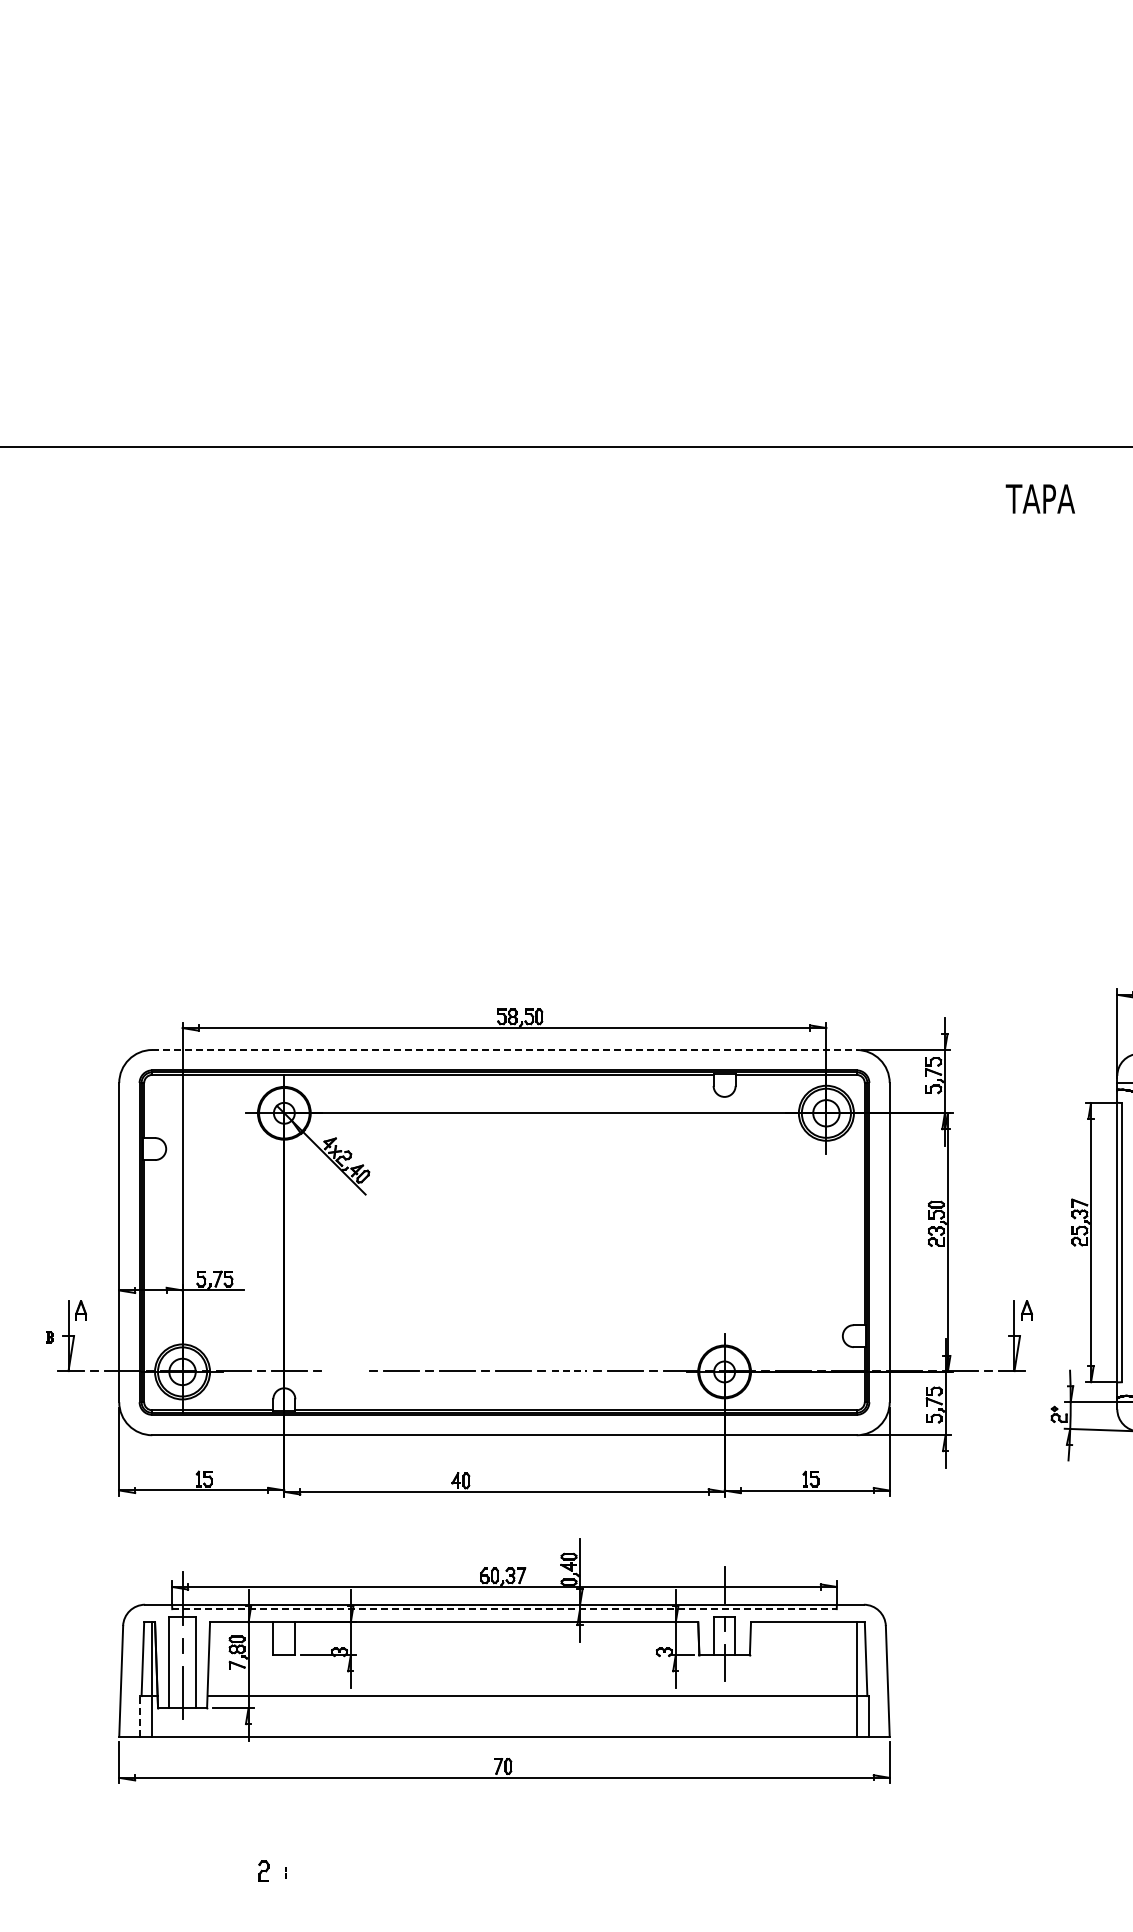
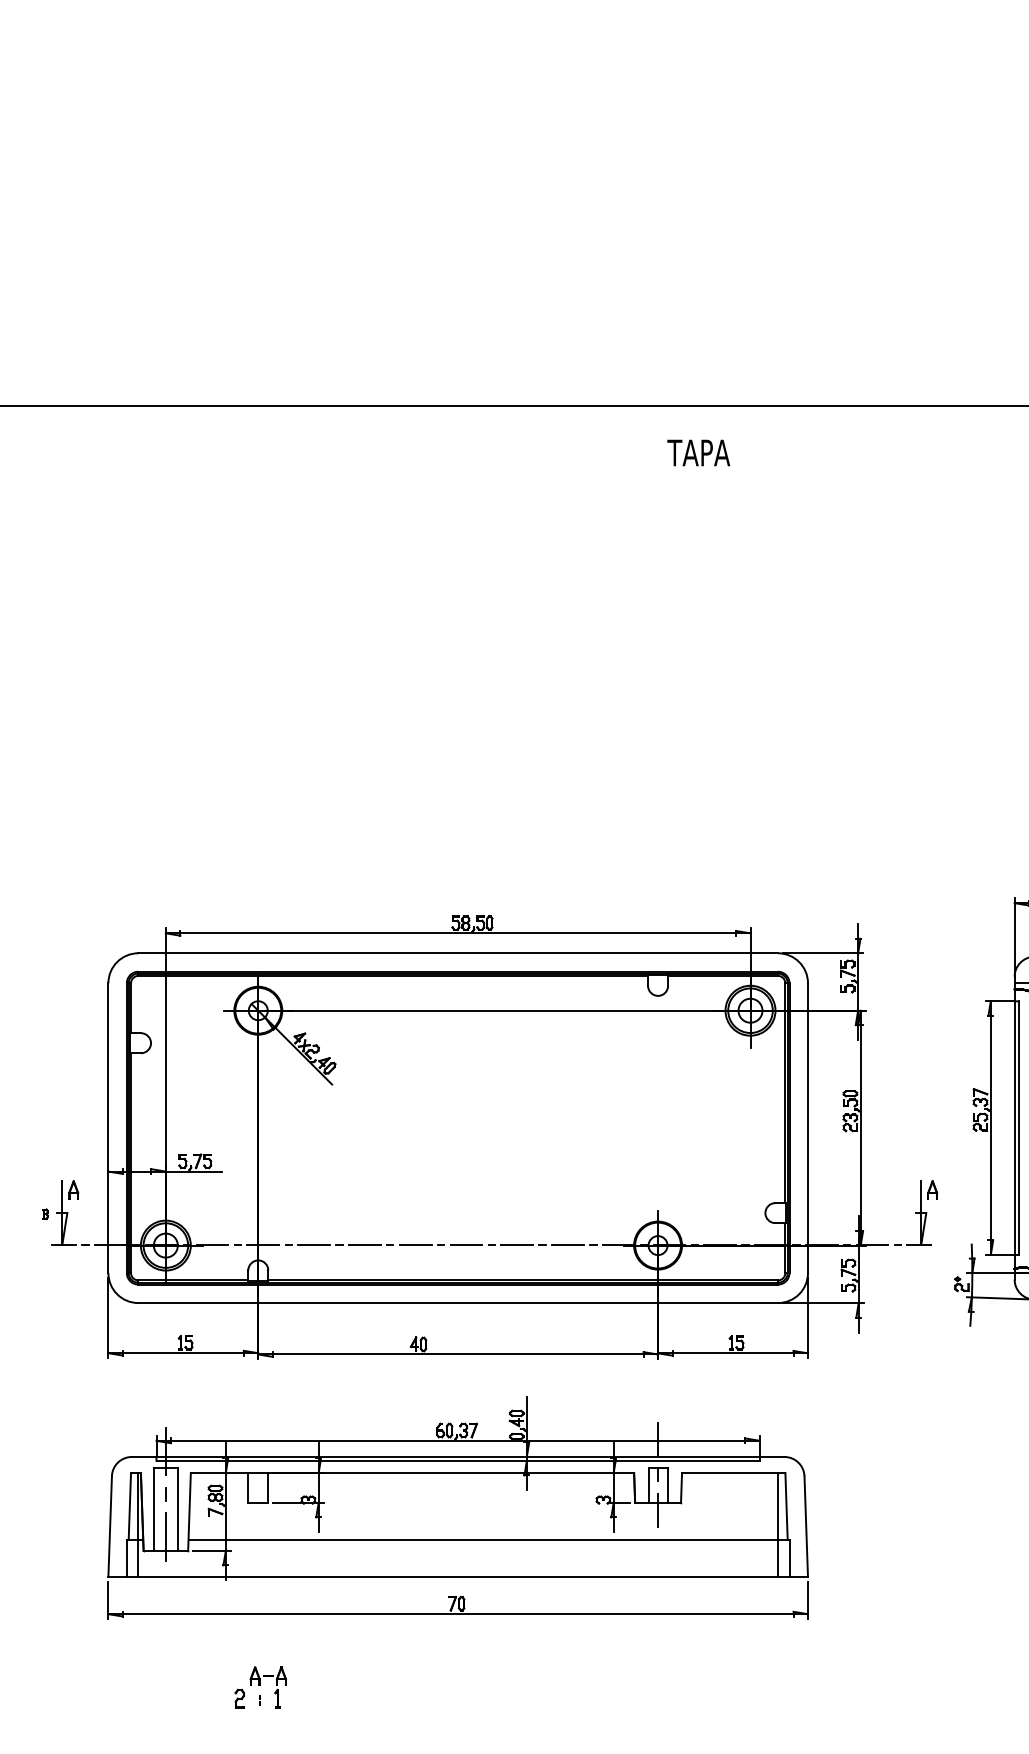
text: (1039, 498) -> (697, 452), moved
line: (504, 1050) -> (458, 953), dashed -> solid
line: (345, 1371) -> (313, 1245), added
line: (569, 1371) -> (517, 1245), dashed -> solid
line: (505, 1609) -> (459, 1461), dashed -> solid
line: (139, 1715) -> (126, 1557), dashed -> solid
part: (286, 1856) -> (260, 1685), added

